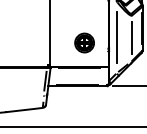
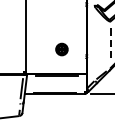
line: (116, 36) -> (94, 42), removed
line: (131, 38) -> (110, 44), solid -> dashed
part: (84, 42) -> (61, 49), size x0.6

